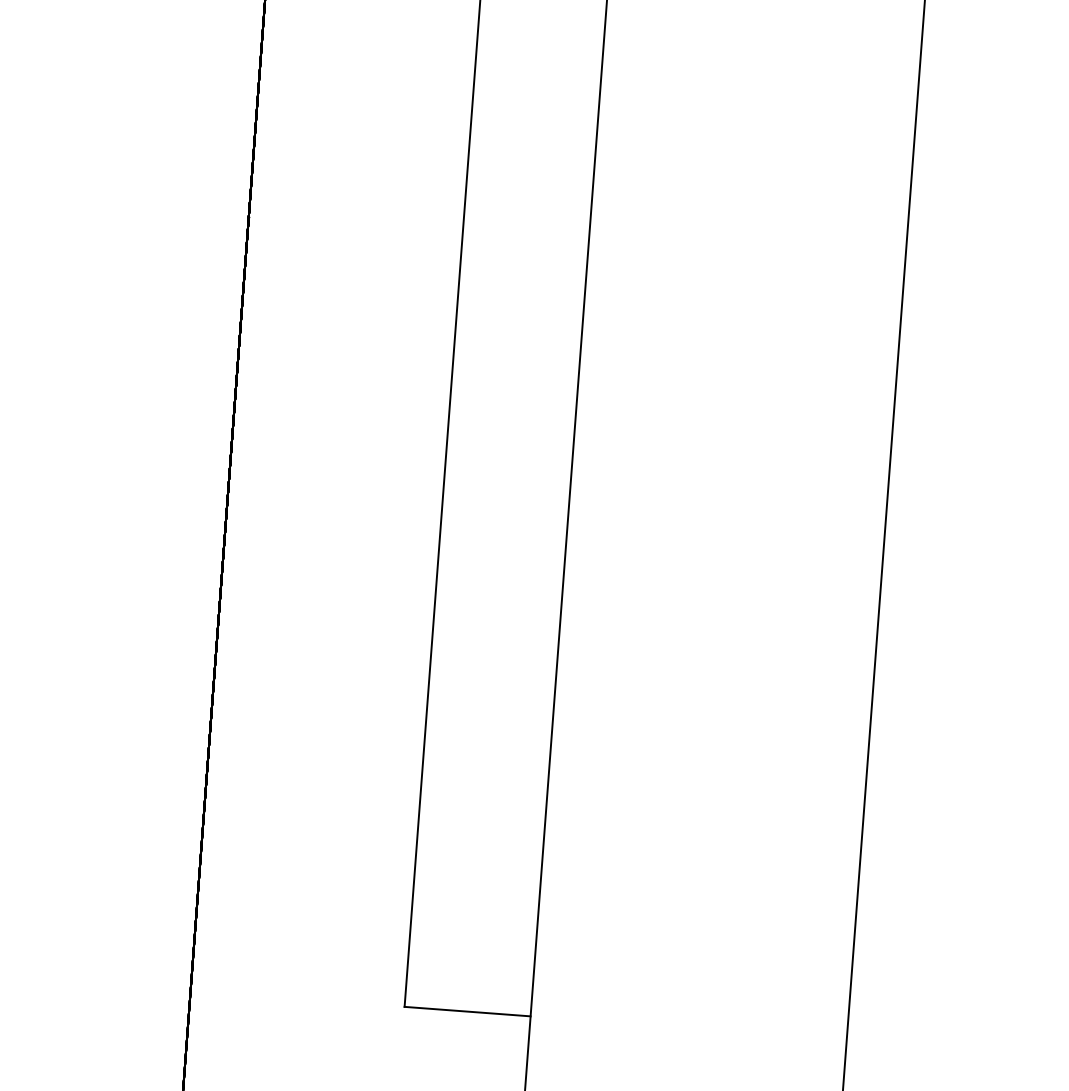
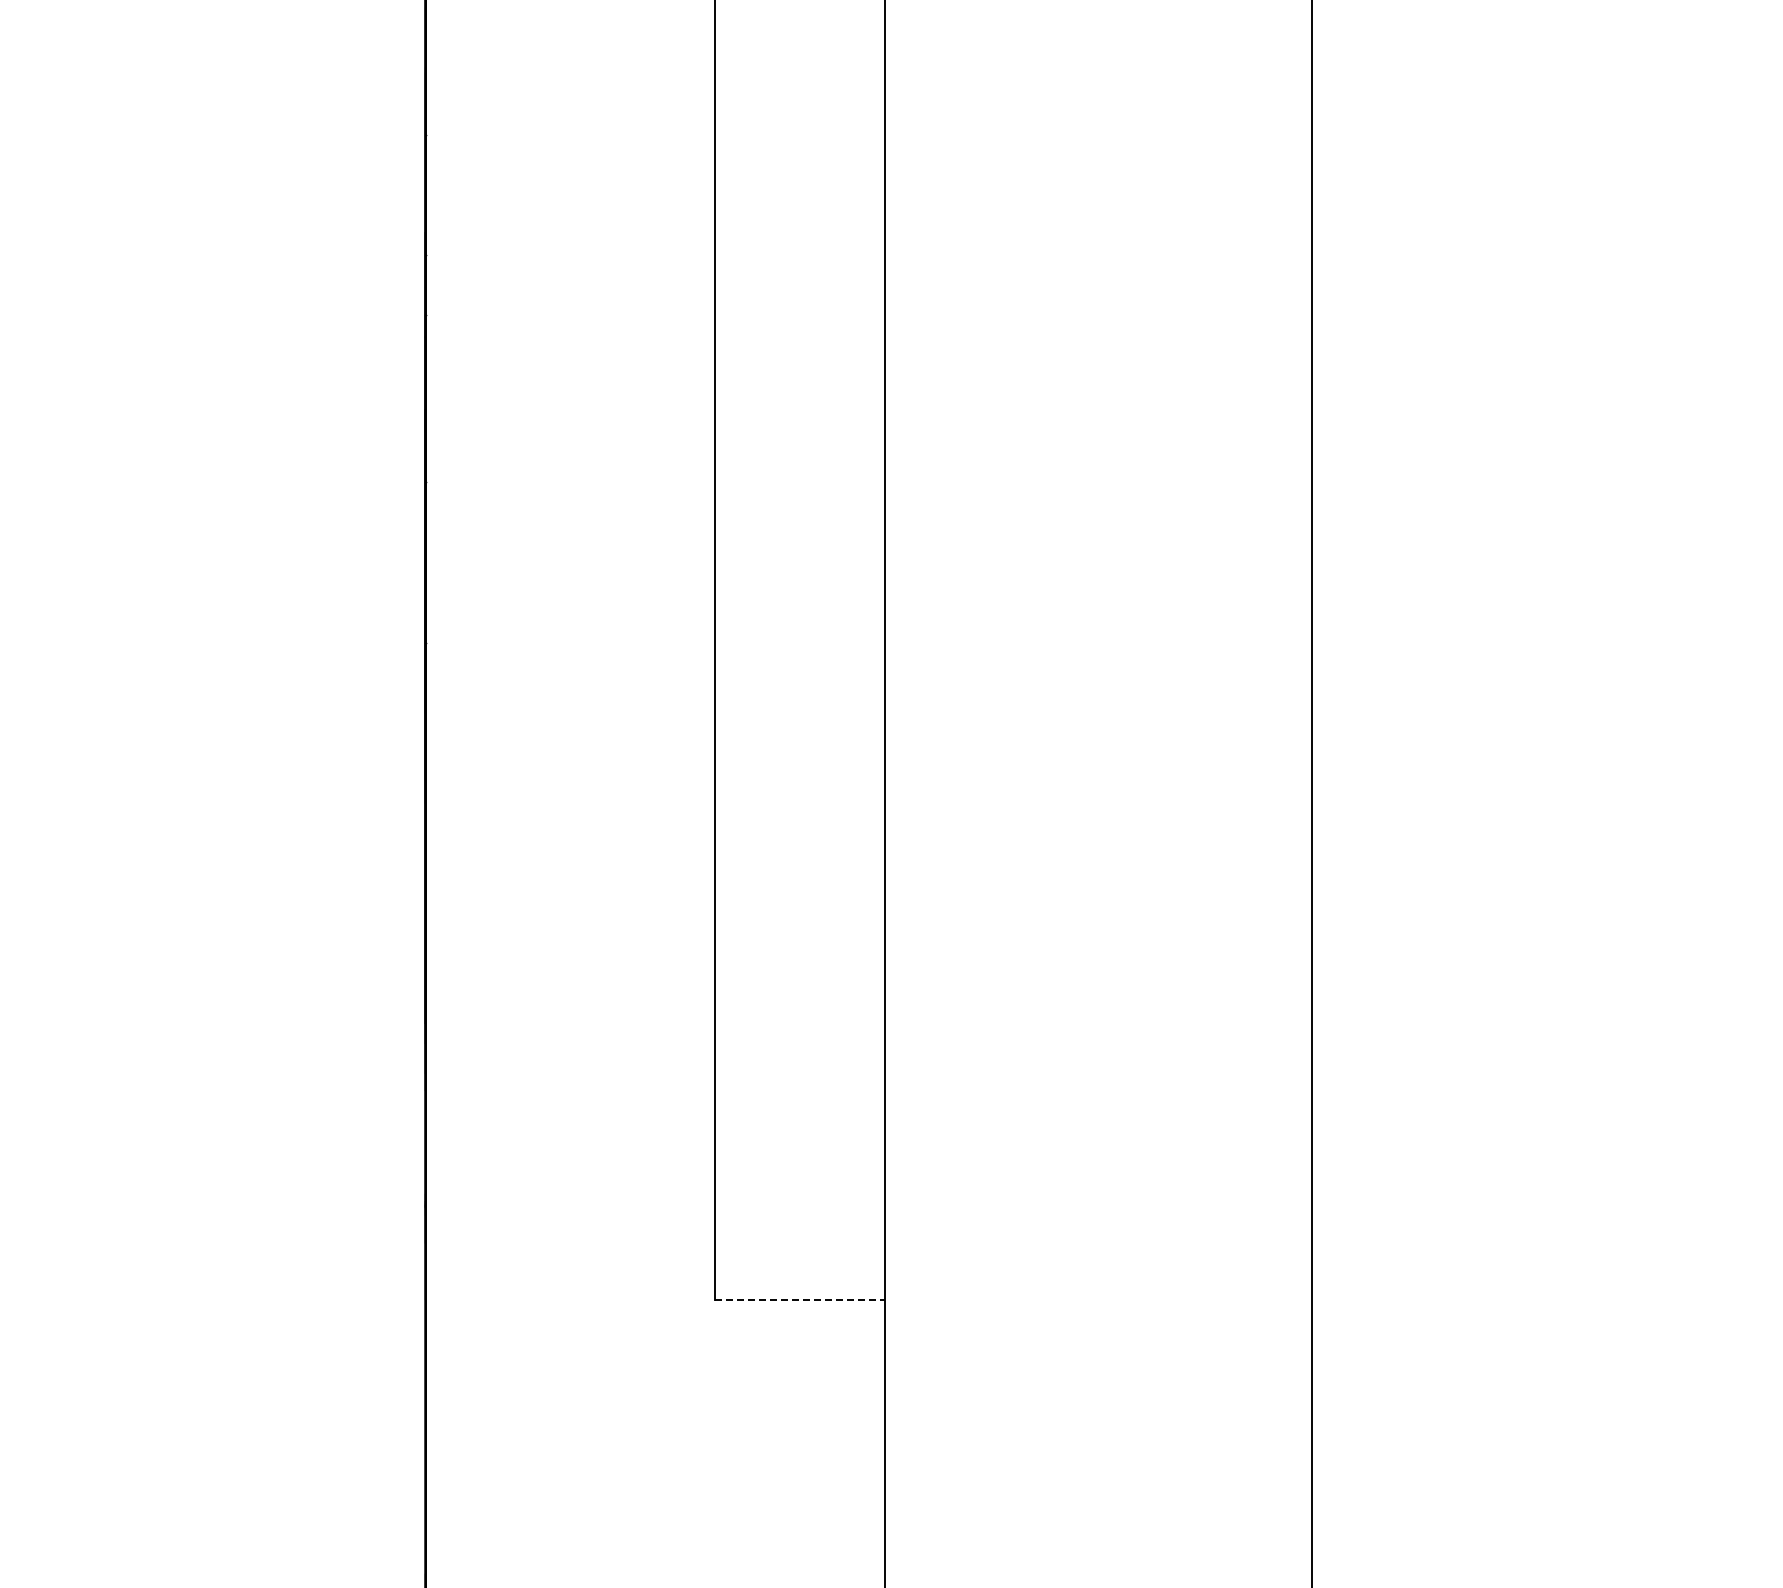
line: (467, 1011) -> (800, 1300), solid -> dashed

